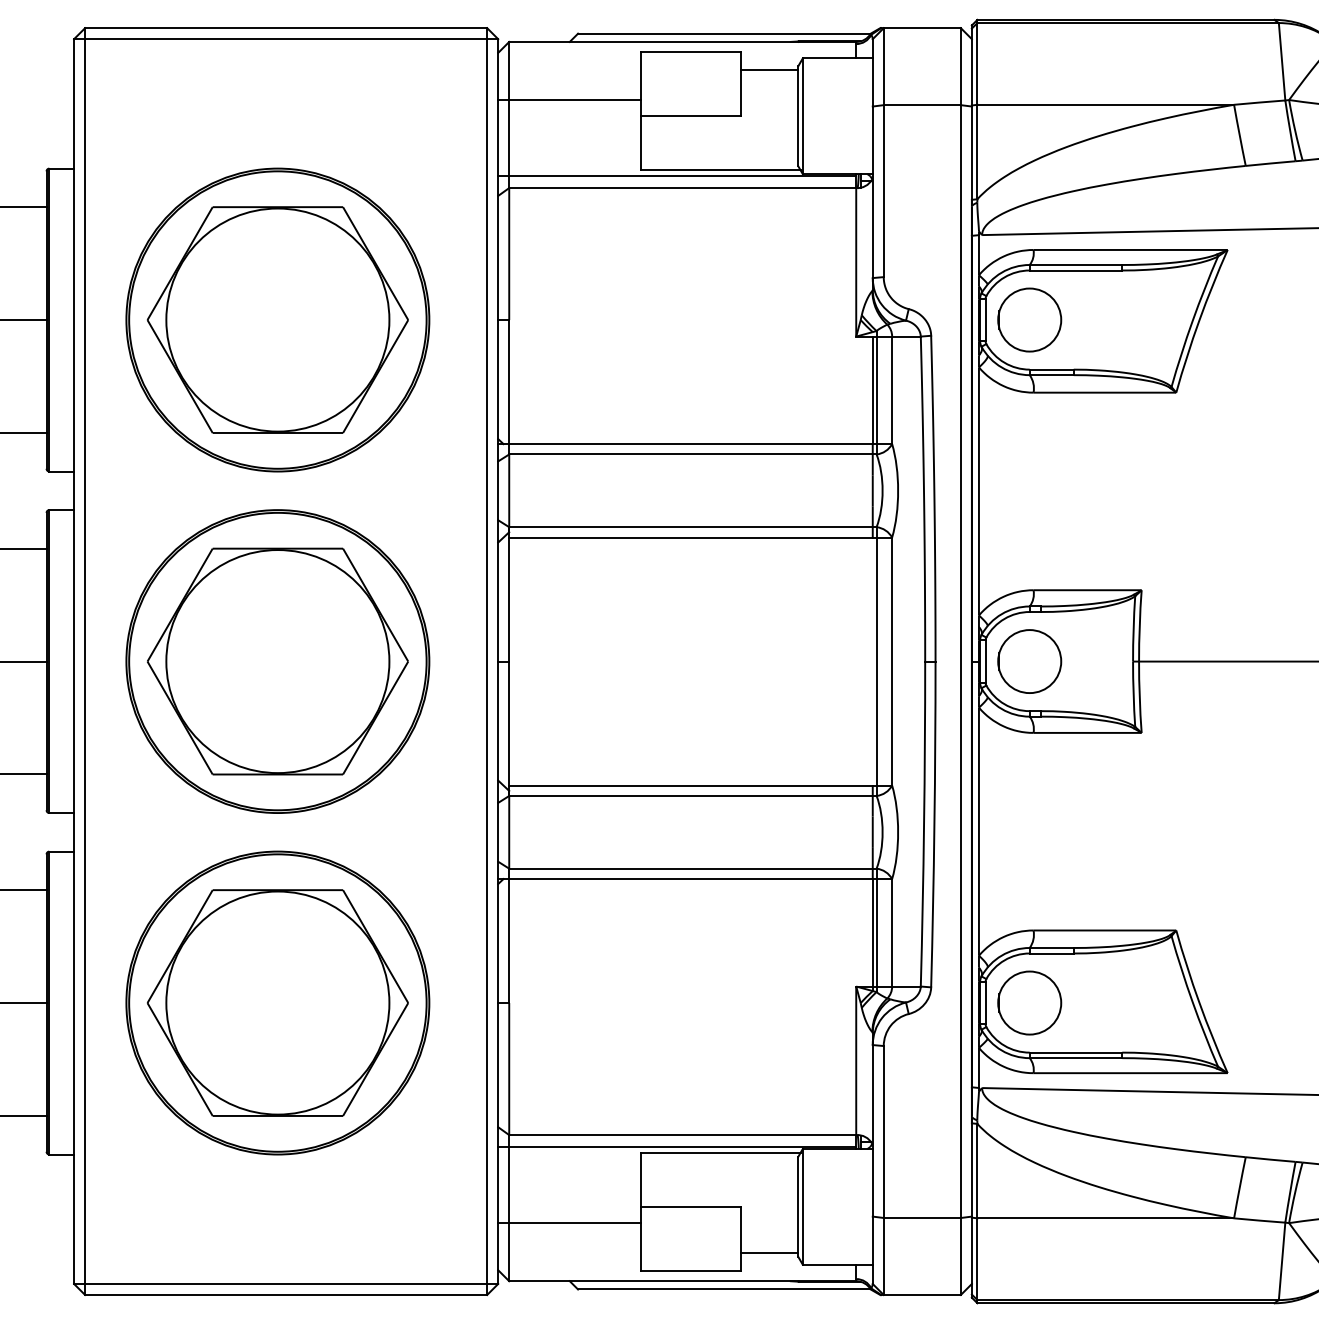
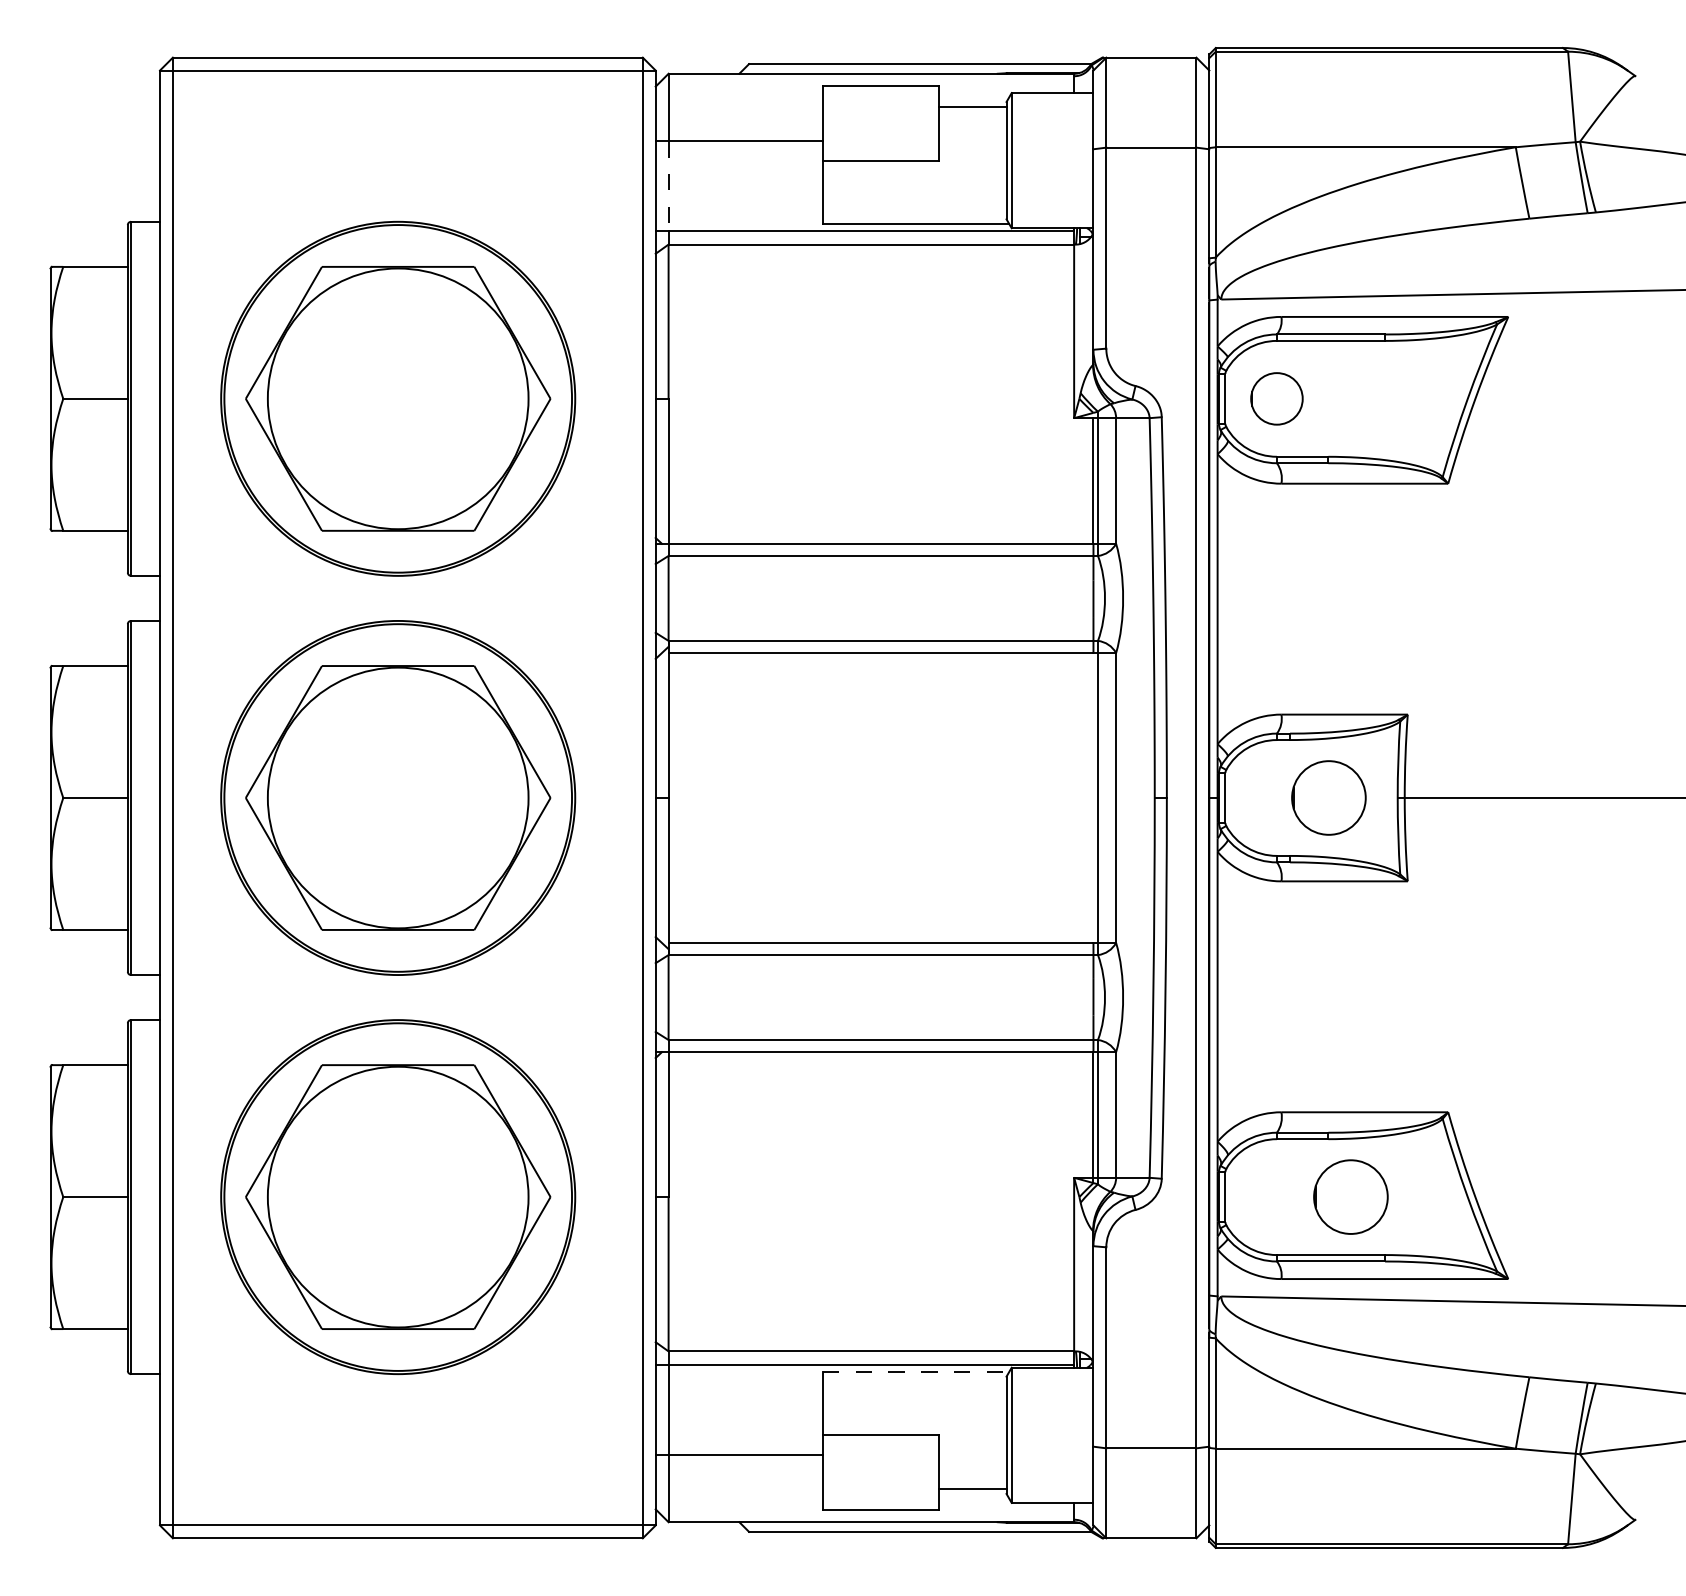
line: (509, 138) -> (668, 186), solid -> dashed
circle: (1029, 319) -> (1276, 398), size x0.7
circle: (1029, 661) -> (1328, 797), moved
circle: (1029, 1002) -> (1350, 1196), moved
line: (721, 1153) -> (916, 1372), solid -> dashed

